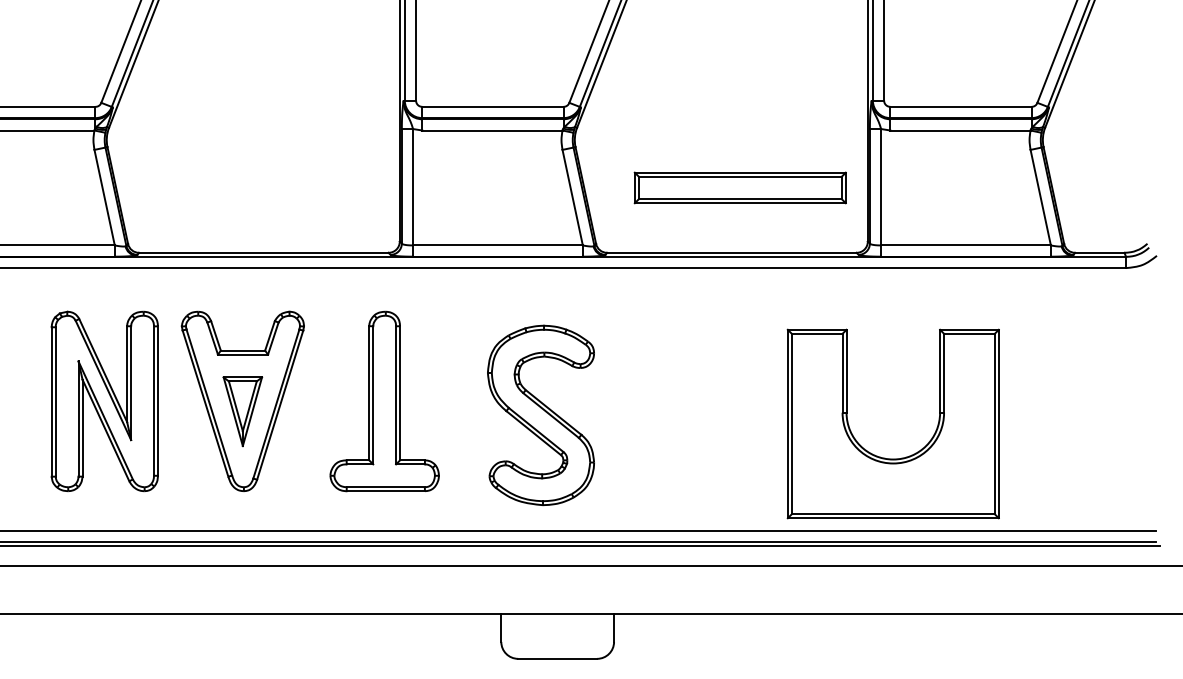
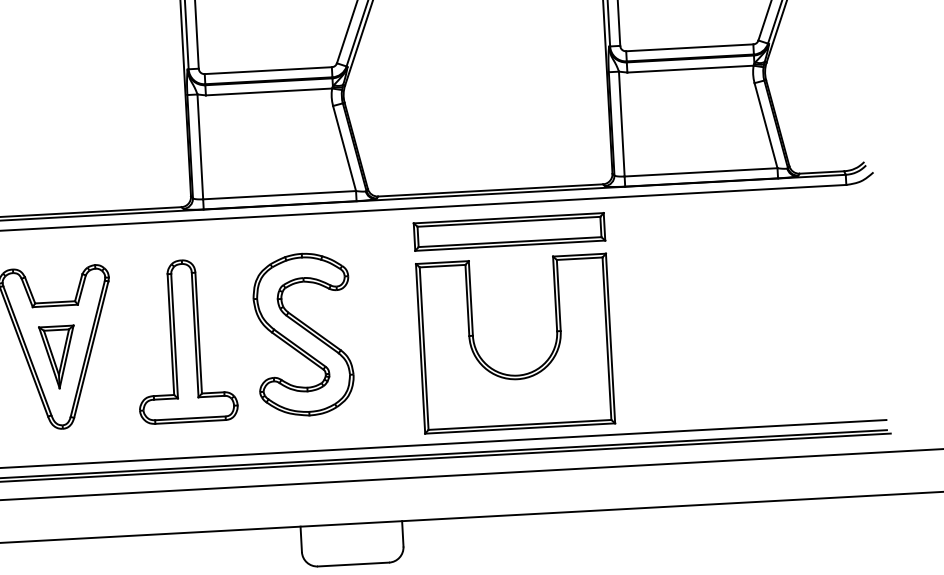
part: (739, 187) -> (508, 231), moved
part: (540, 415) -> (303, 334), moved
part: (885, 457) -> (510, 374), moved

